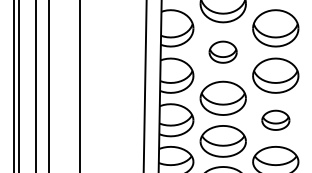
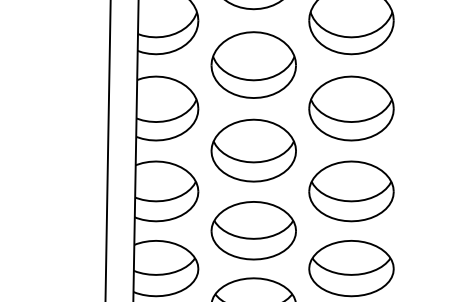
part: (222, 51) -> (252, 63), size x1.67
part: (275, 120) -> (350, 191), size x1.67

